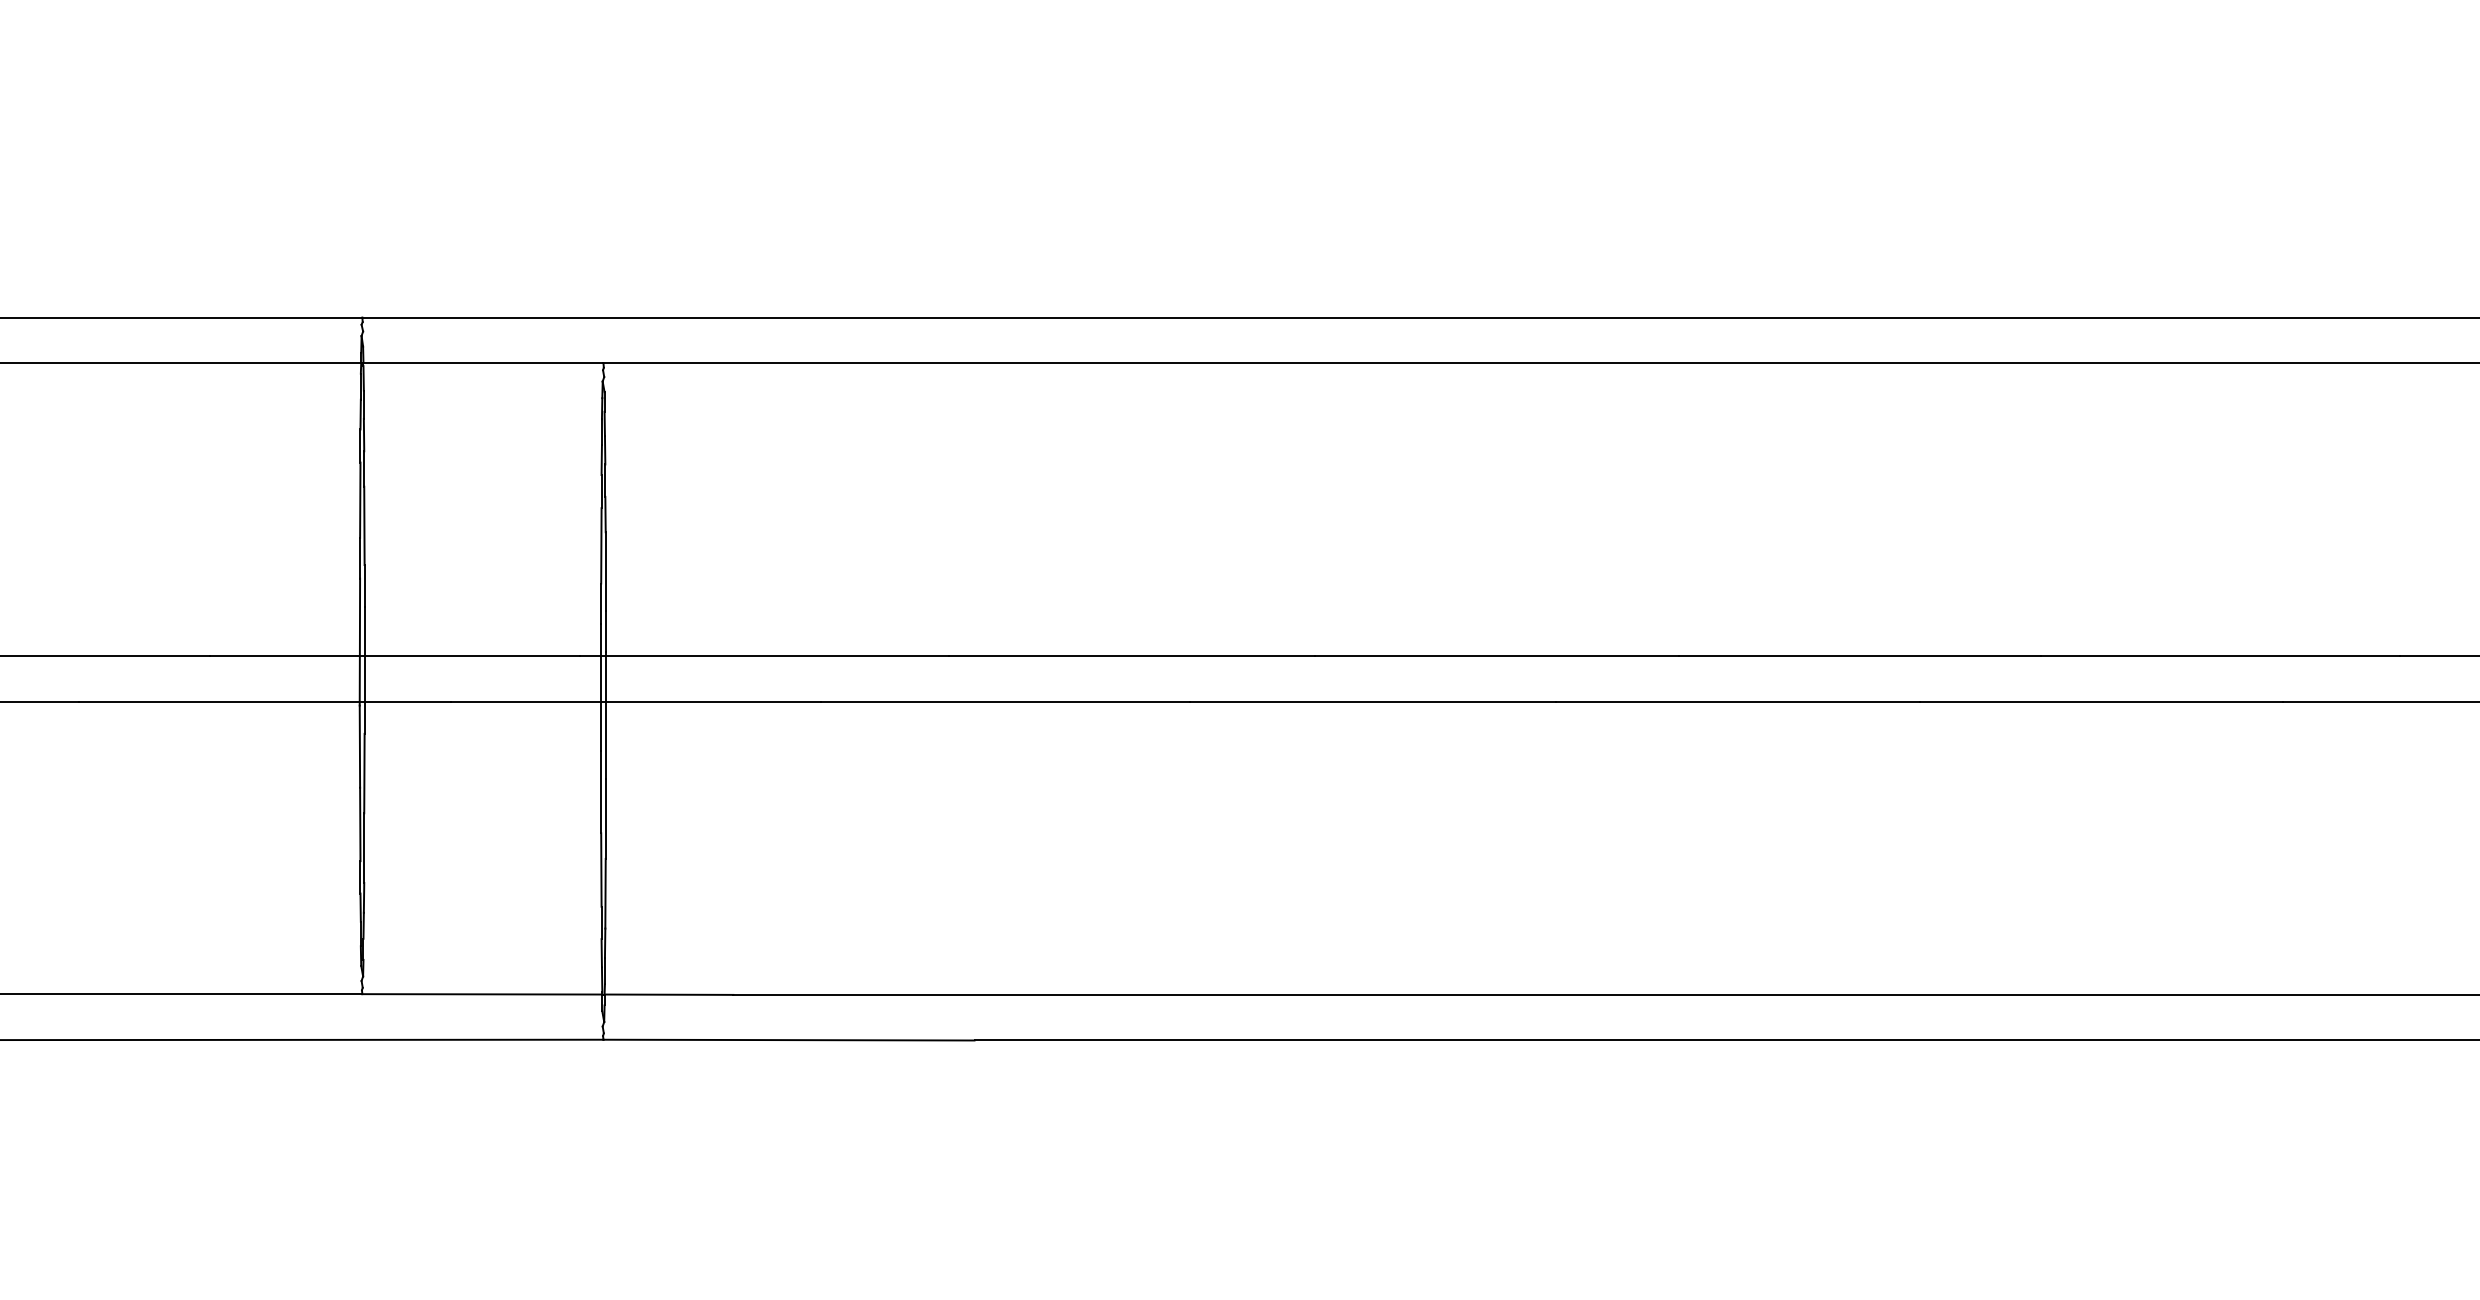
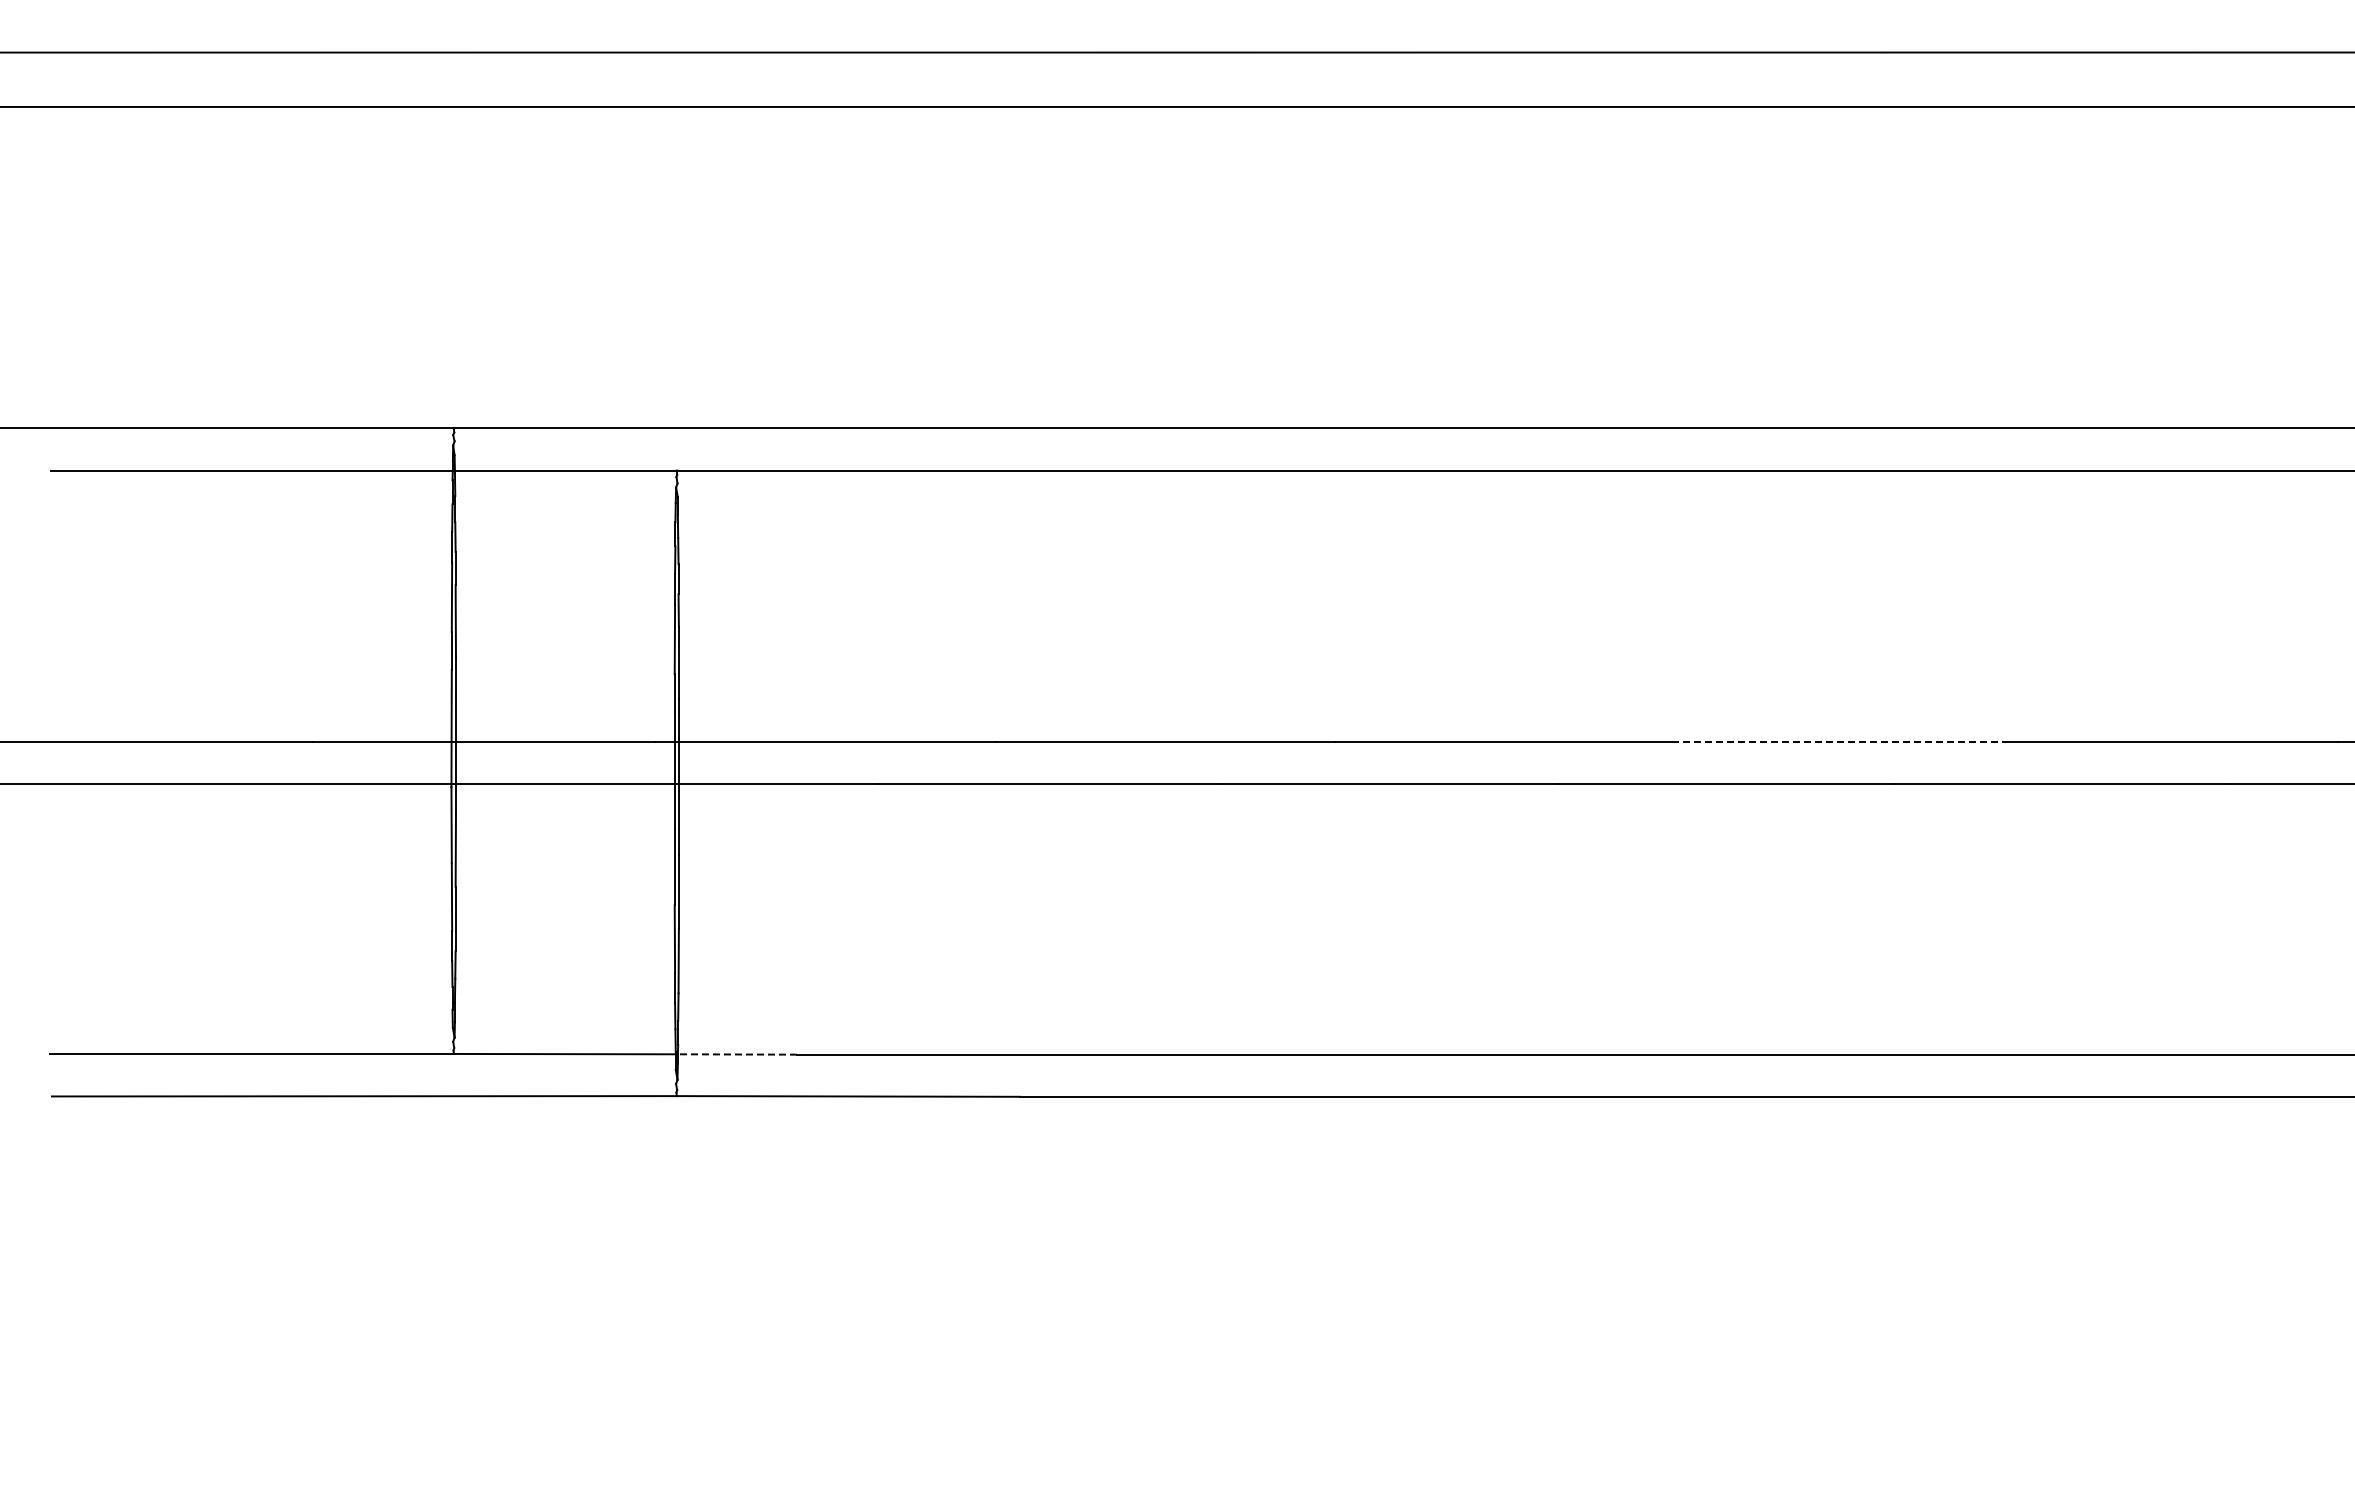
line: (1861, 656) -> (1839, 741), solid -> dashed
line: (669, 994) -> (737, 1054), solid -> dashed

